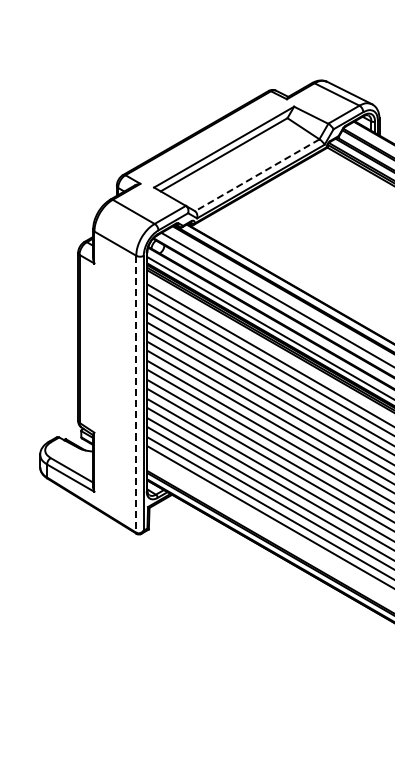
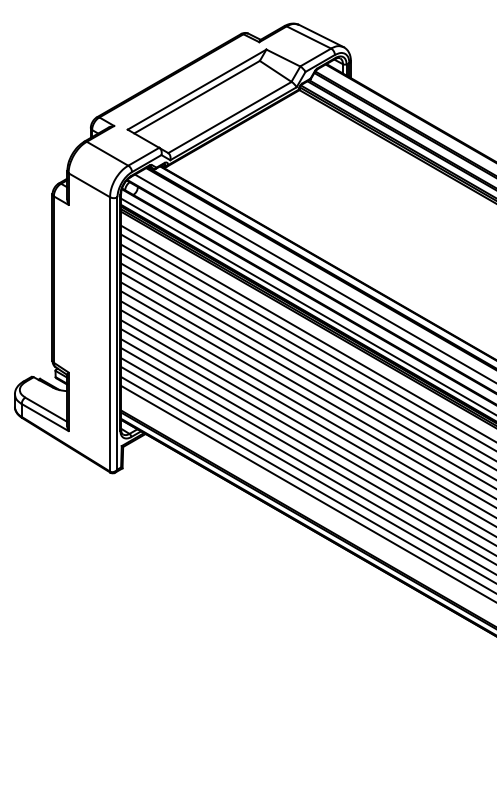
line: (256, 175) -> (229, 117), dashed -> solid
line: (136, 394) -> (110, 334), dashed -> solid

